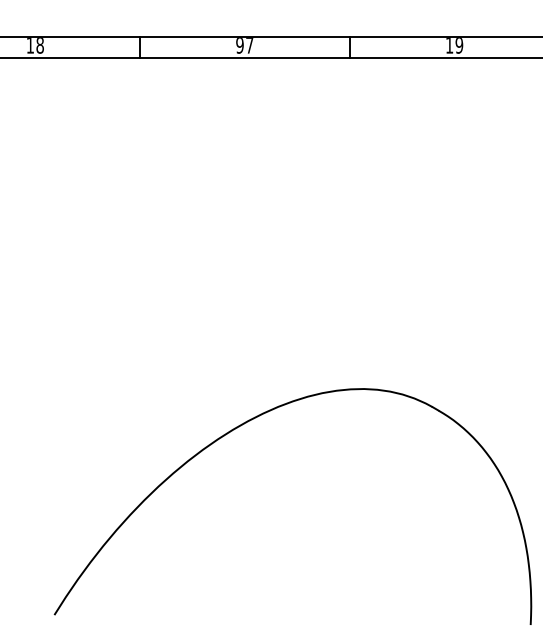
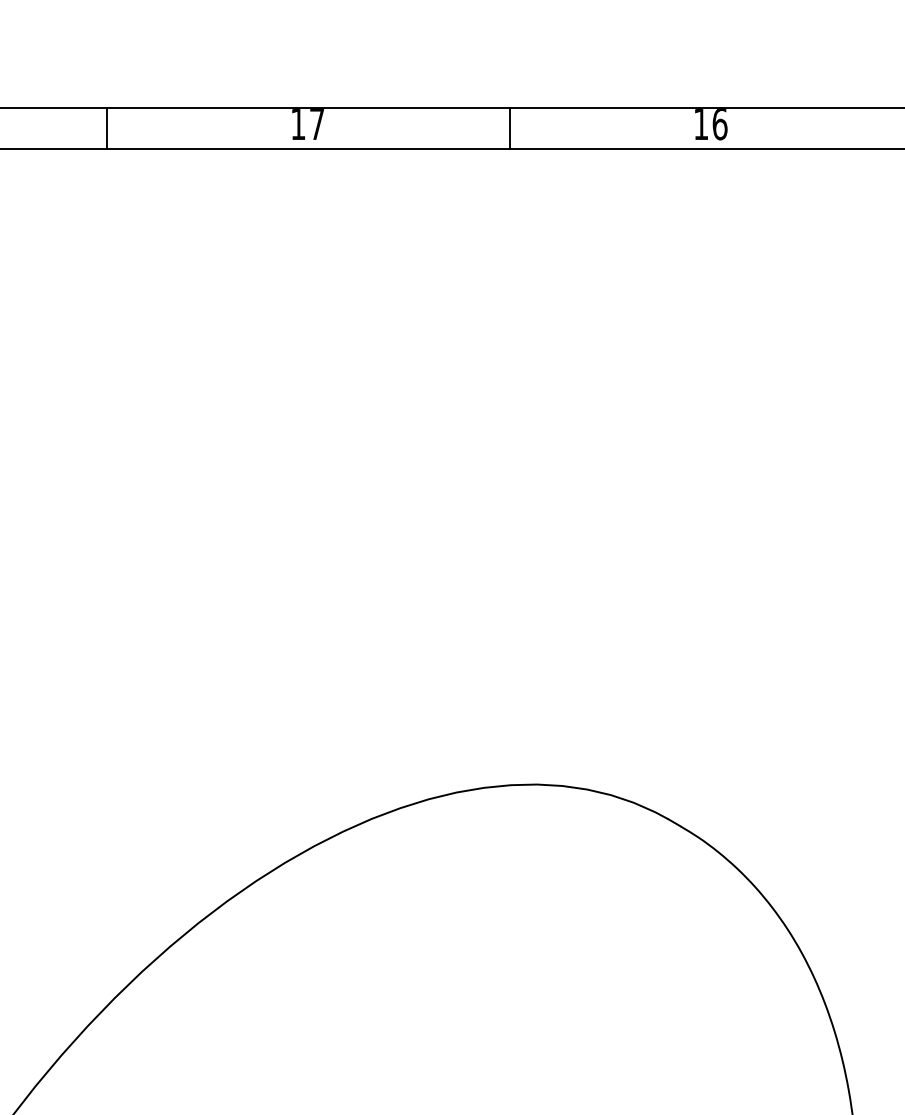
text: (239, 45) -> (297, 124), 97 -> 17
text: (459, 45) -> (720, 124), 19 -> 16

